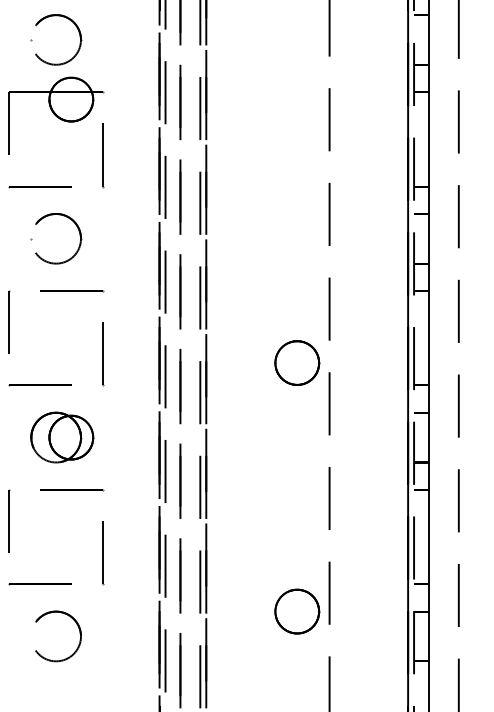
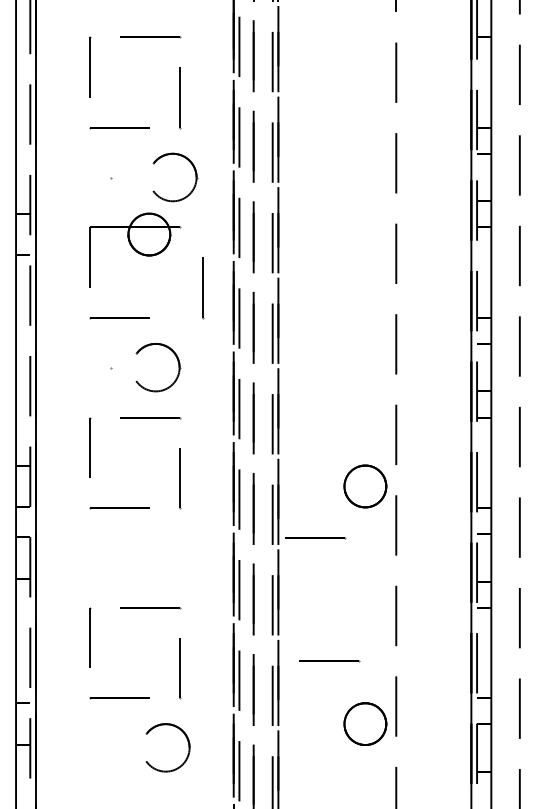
part: (78, 33) -> (194, 171), moved
line: (103, 156) -> (203, 288), moved
part: (78, 232) -> (177, 361), moved
line: (245, 417) -> (315, 538), added
part: (62, 437) -> (140, 557), removed
line: (259, 546) -> (329, 661), added
part: (75, 623) -> (184, 735), moved

